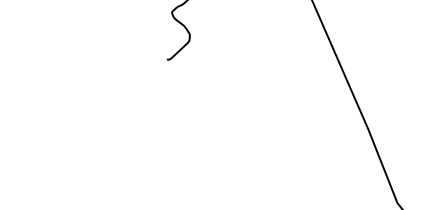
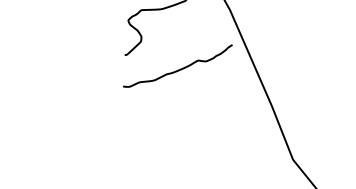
curve: (240, 79) -> (178, 69), added

